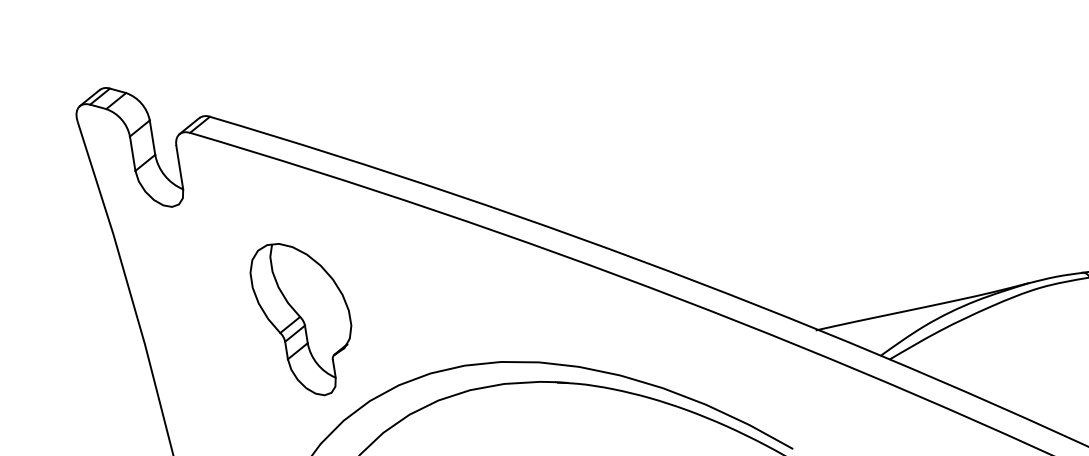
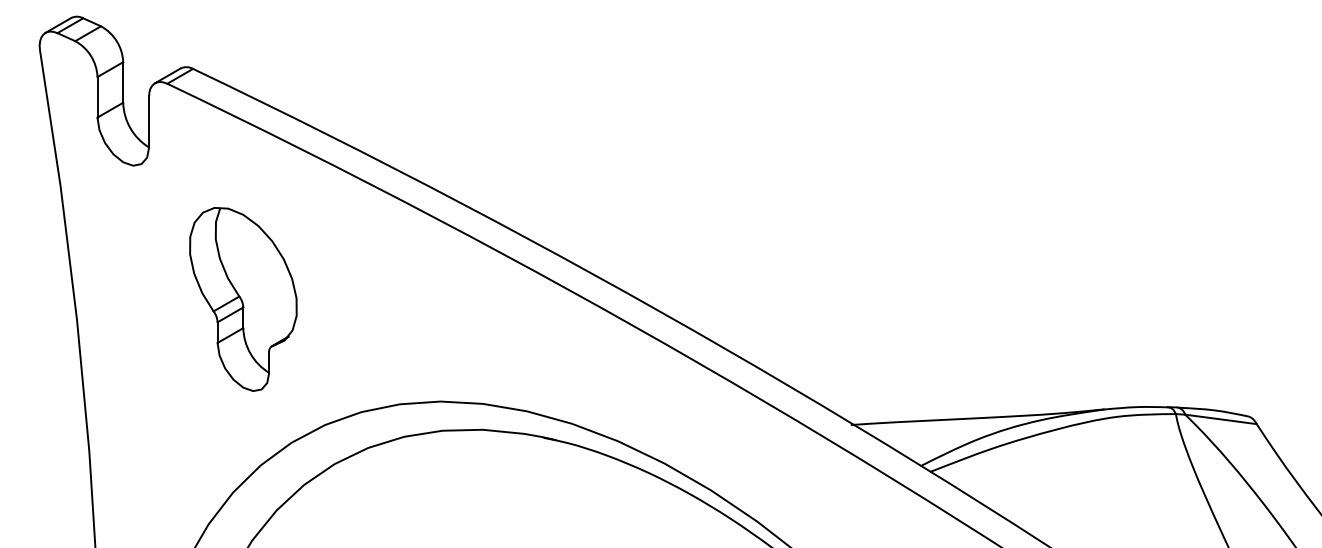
part: (304, 318) -> (243, 299), moved

